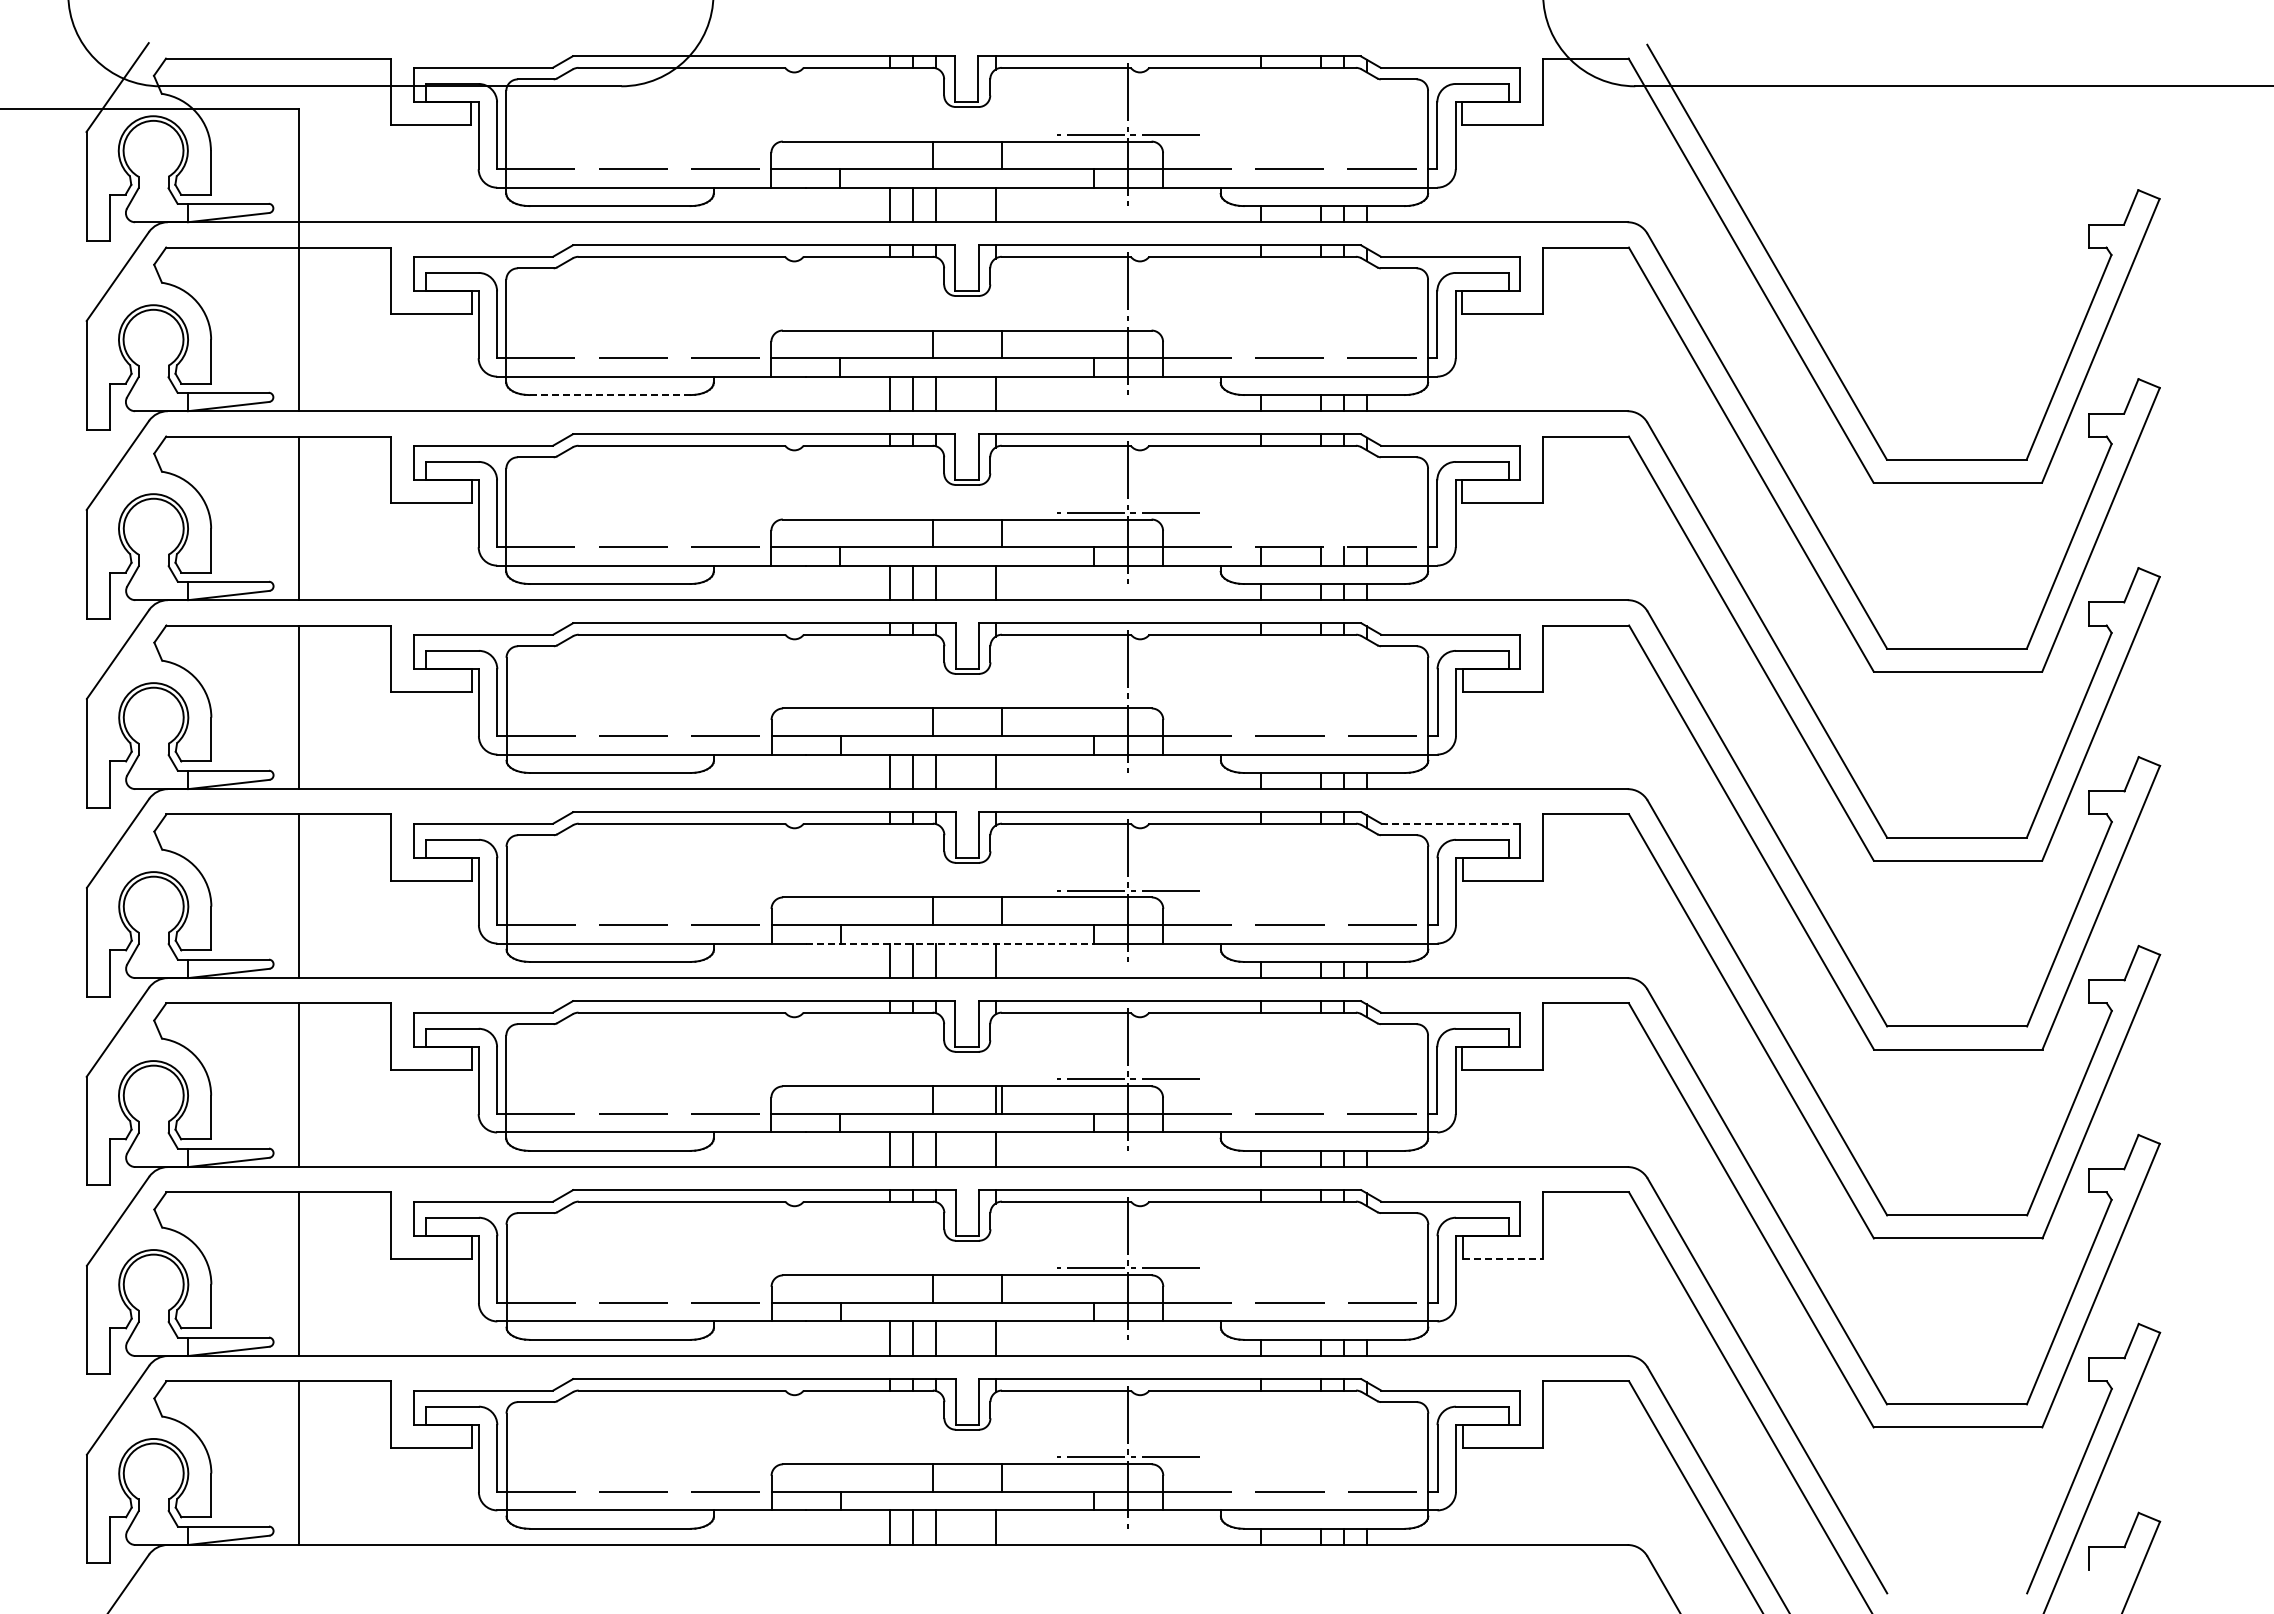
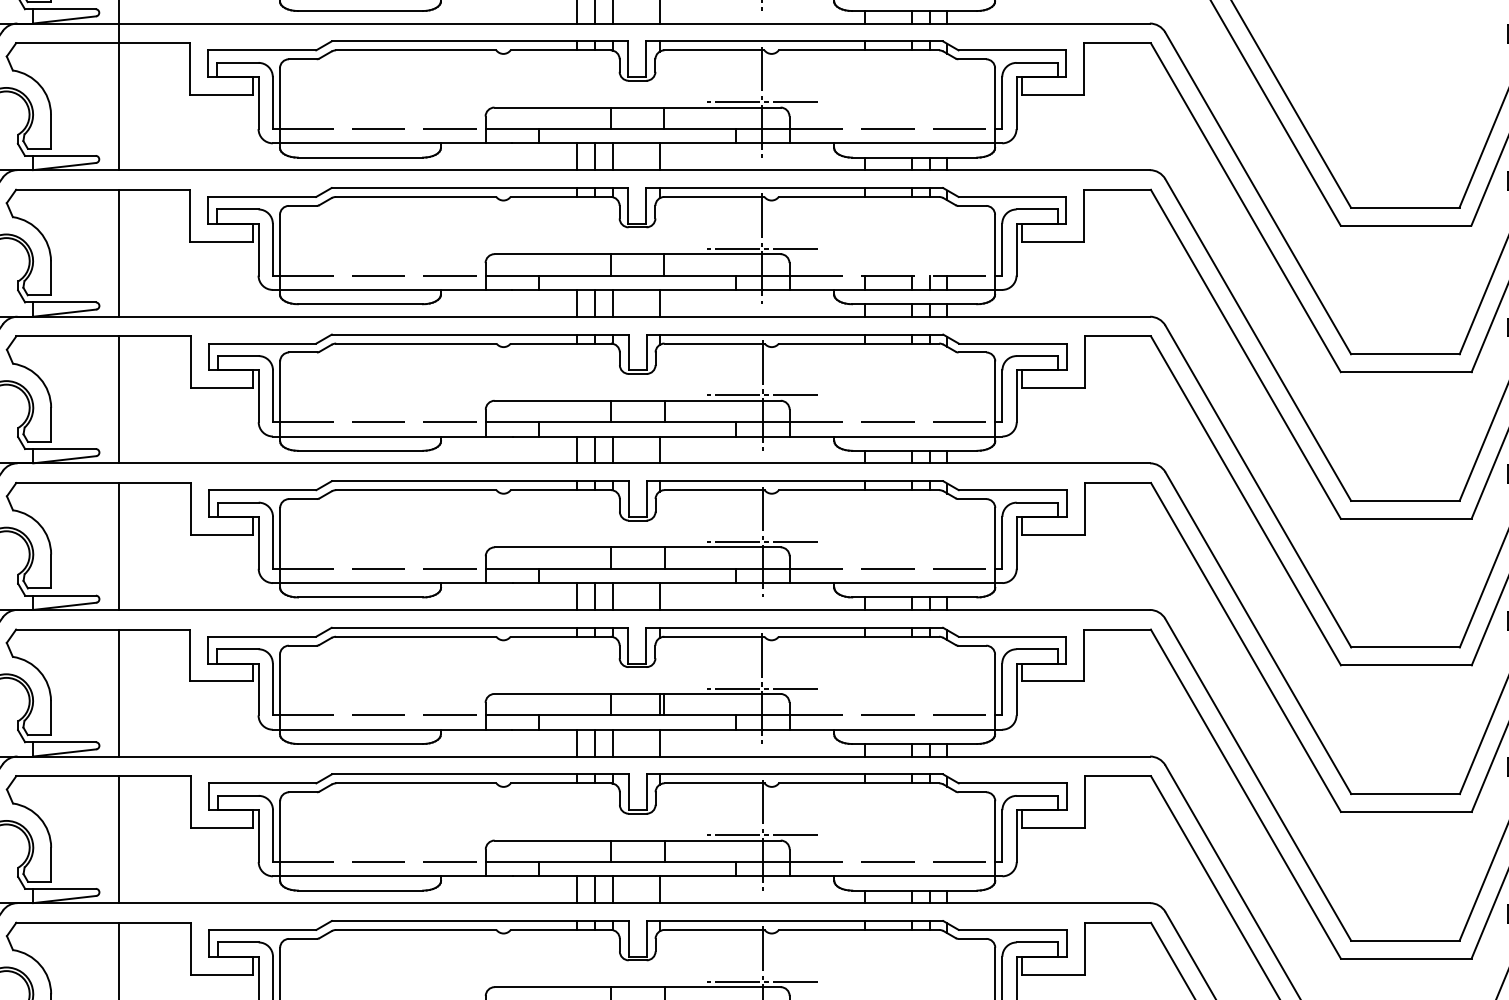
line: (1127, 323) -> (761, 102), added
line: (610, 395) -> (360, 157), dashed -> solid
line: (1127, 701) -> (761, 395), added
line: (1450, 823) -> (1012, 490), dashed -> solid
line: (950, 943) -> (624, 583), dashed -> solid
line: (1503, 1259) -> (1053, 828), dashed -> solid

